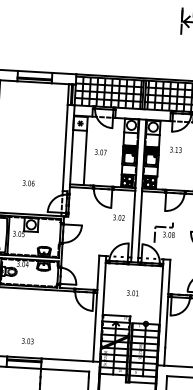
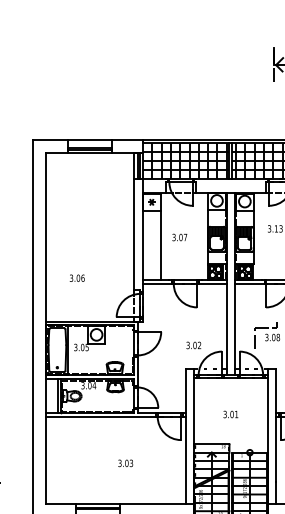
text: (28, 182) -> (76, 277), moved
text: (118, 217) -> (193, 345), moved
text: (27, 341) -> (125, 463), moved

